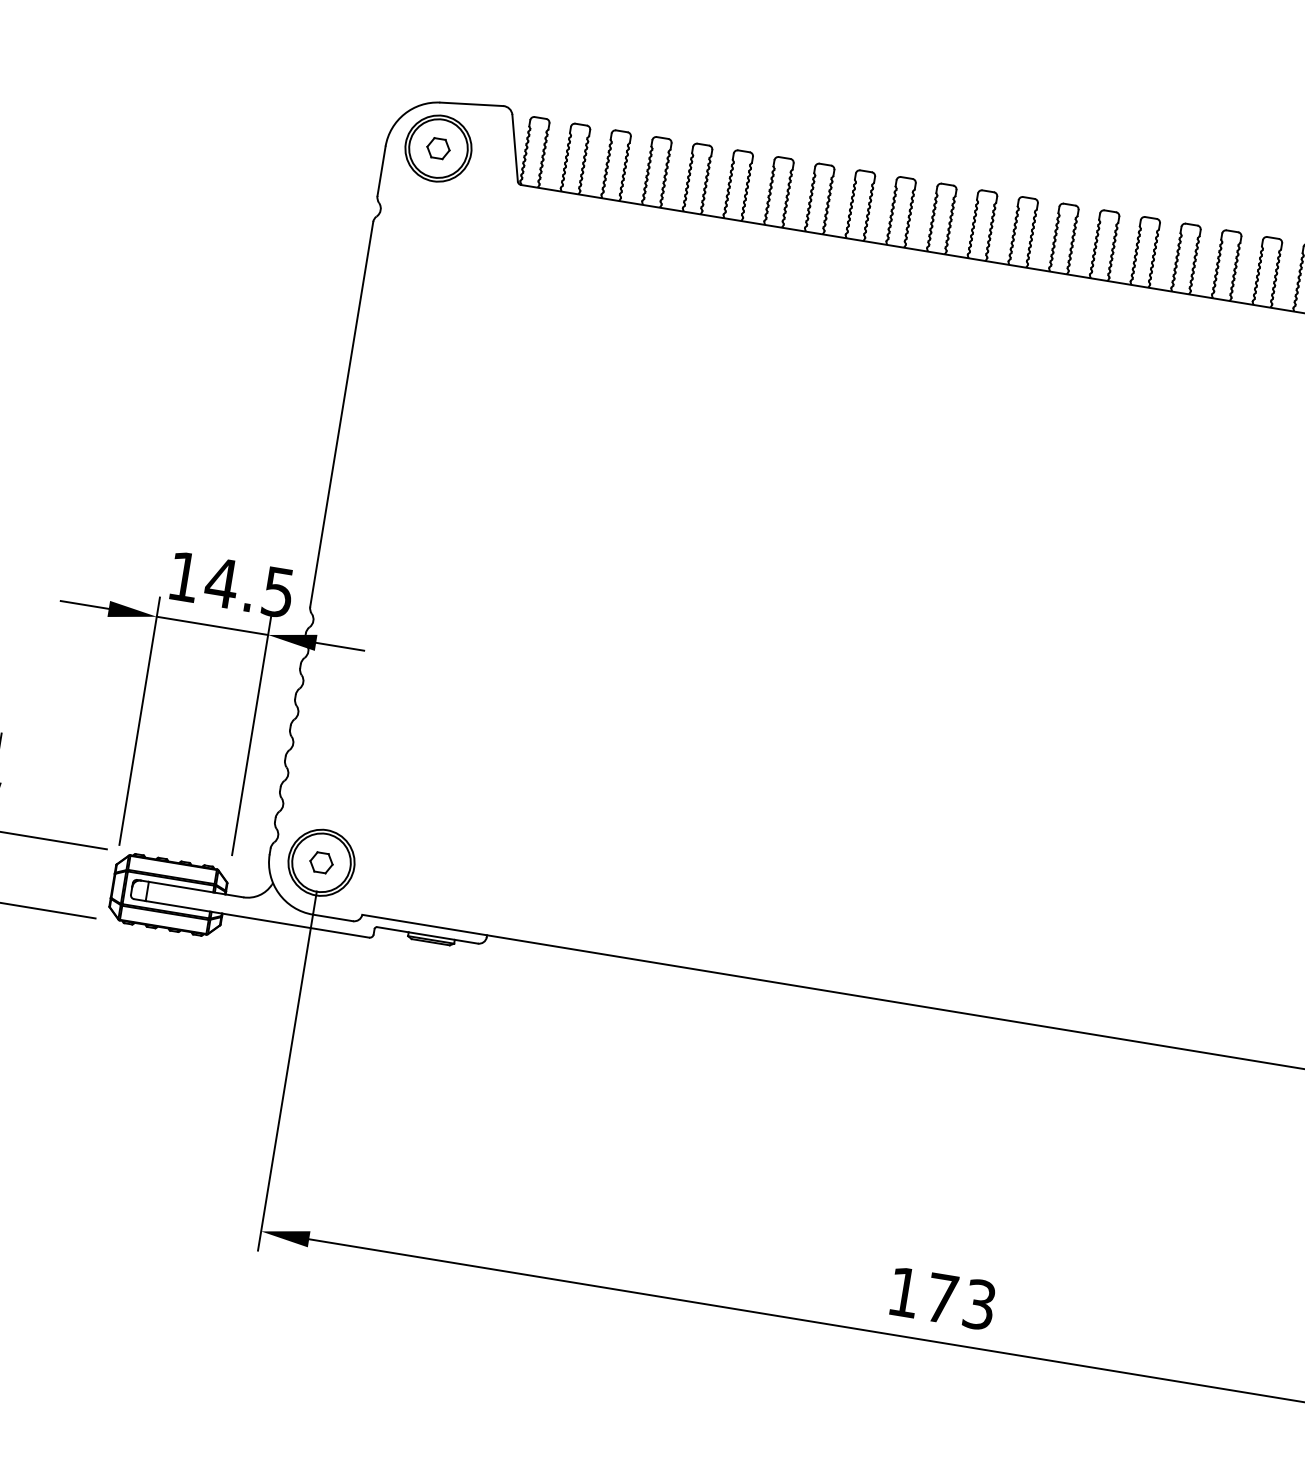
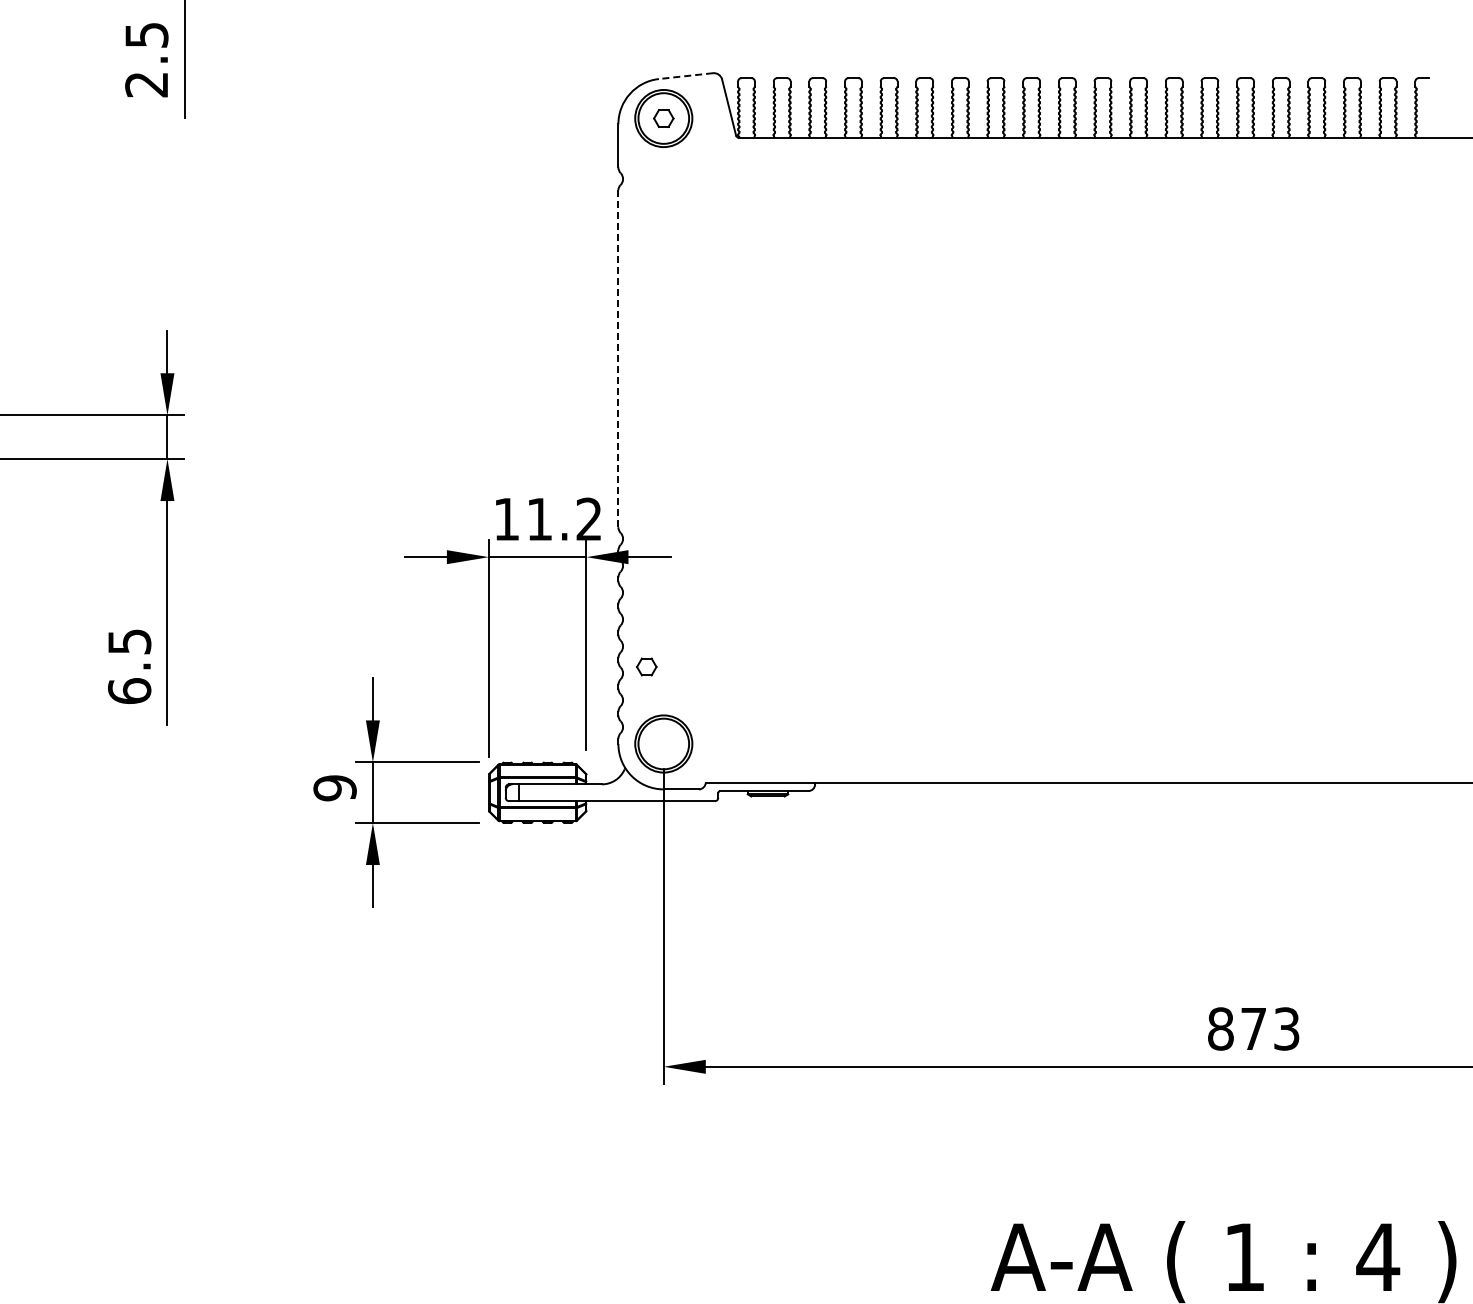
line: (471, 104) -> (685, 76), solid -> dashed
line: (341, 414) -> (618, 358), solid -> dashed
text: (248, 587) -> (563, 519), 14.5 -> 11.2
part: (321, 862) -> (646, 666), moved
text: (904, 1291) -> (1220, 1028), 173 -> 873

